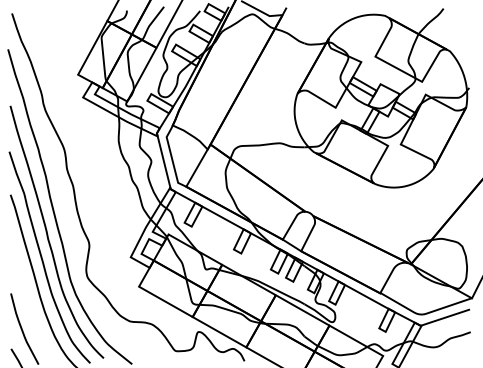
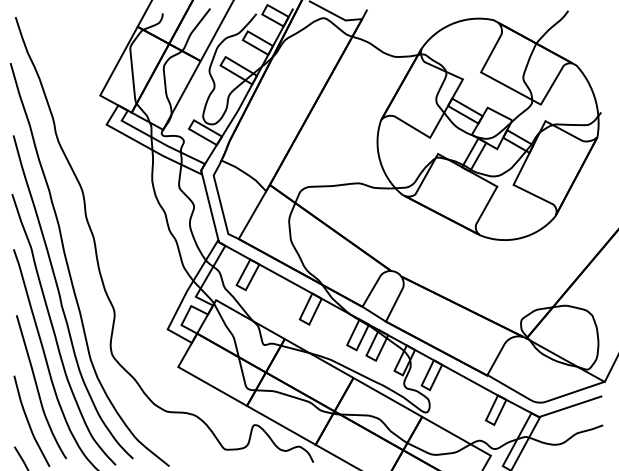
curve: (29, 303) -> (38, 388), added

